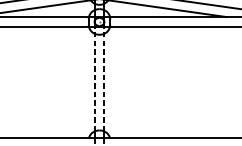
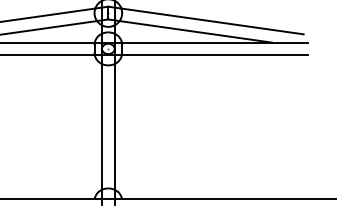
line: (94, 79) -> (102, 122), dashed -> solid
line: (104, 79) -> (114, 122), dashed -> solid

